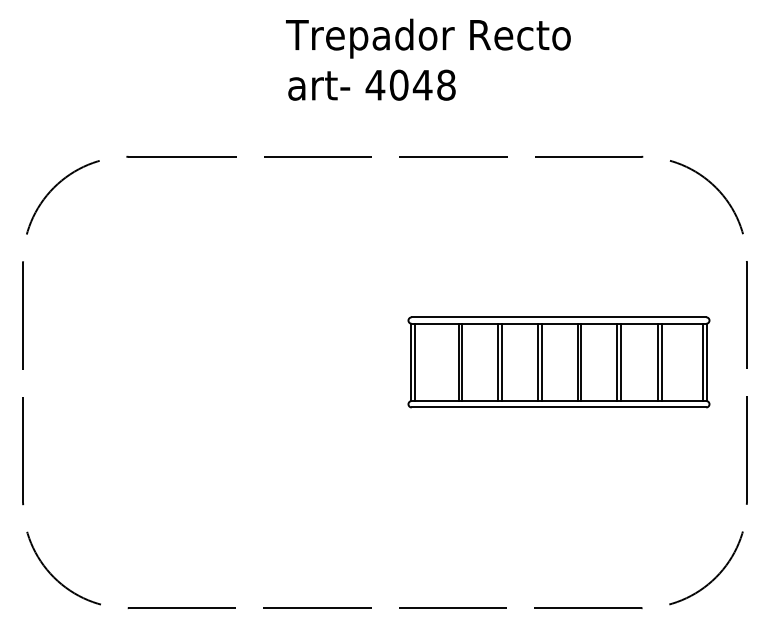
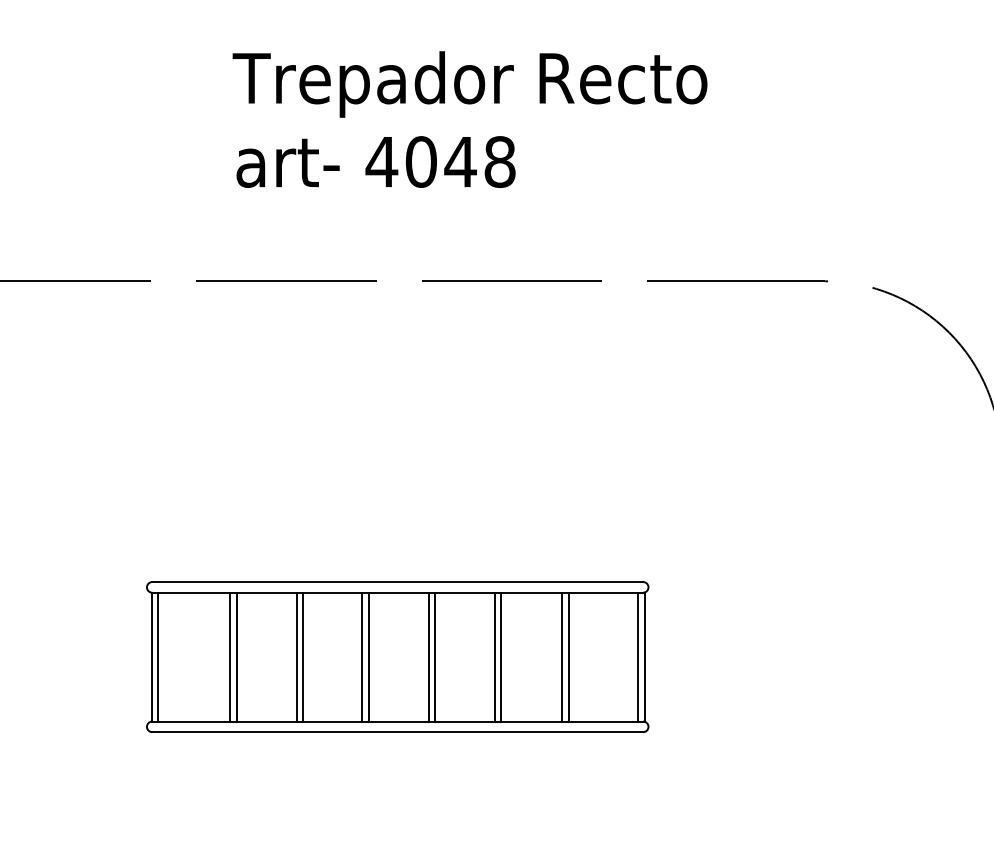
part: (558, 362) -> (396, 657), moved

